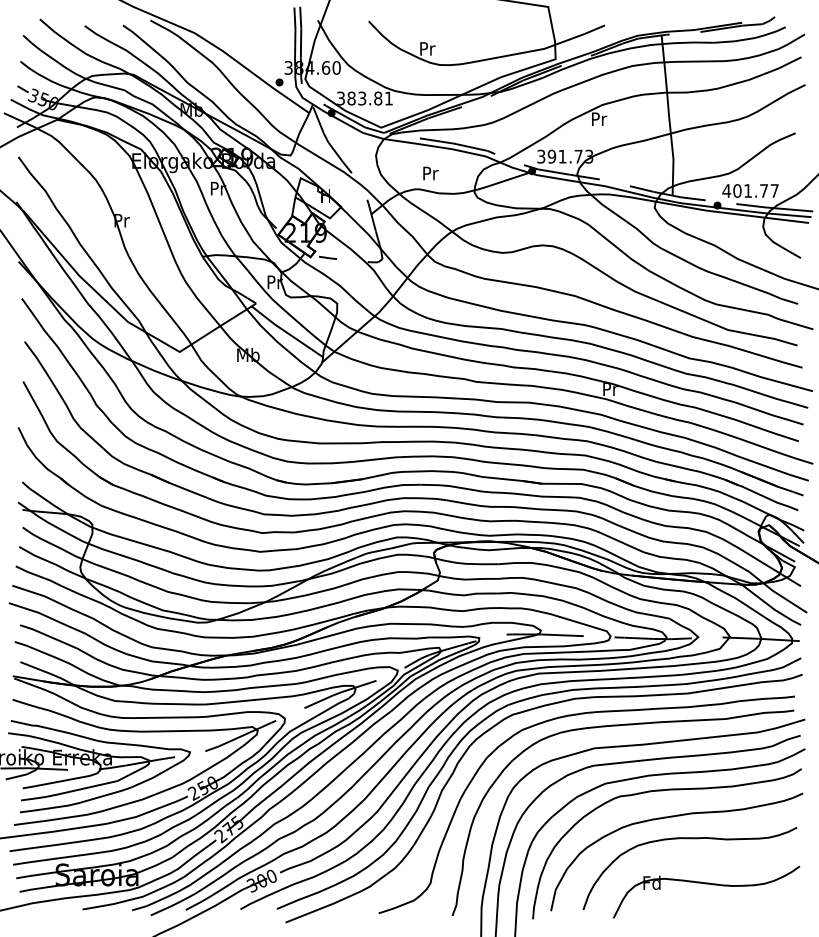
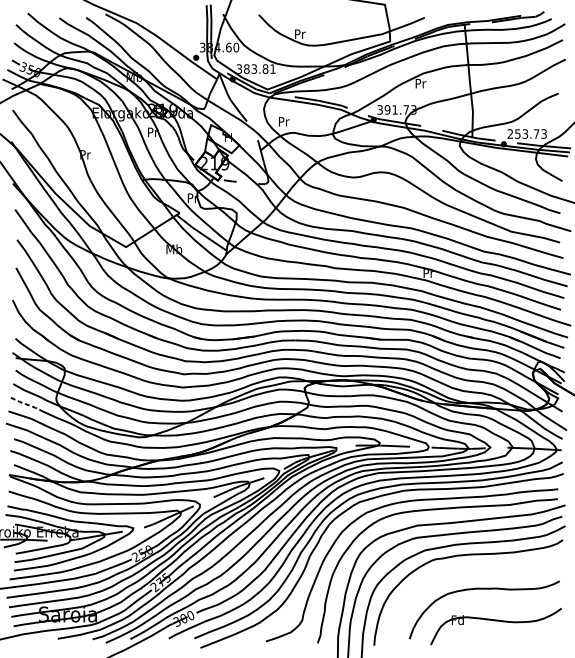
text: (430, 173) -> (283, 121), moved
text: (750, 190) -> (527, 133), 401.77 -> 253.73
line: (38, 576) -> (26, 404), solid -> dashed
curve: (673, 817) -> (472, 574), removed

